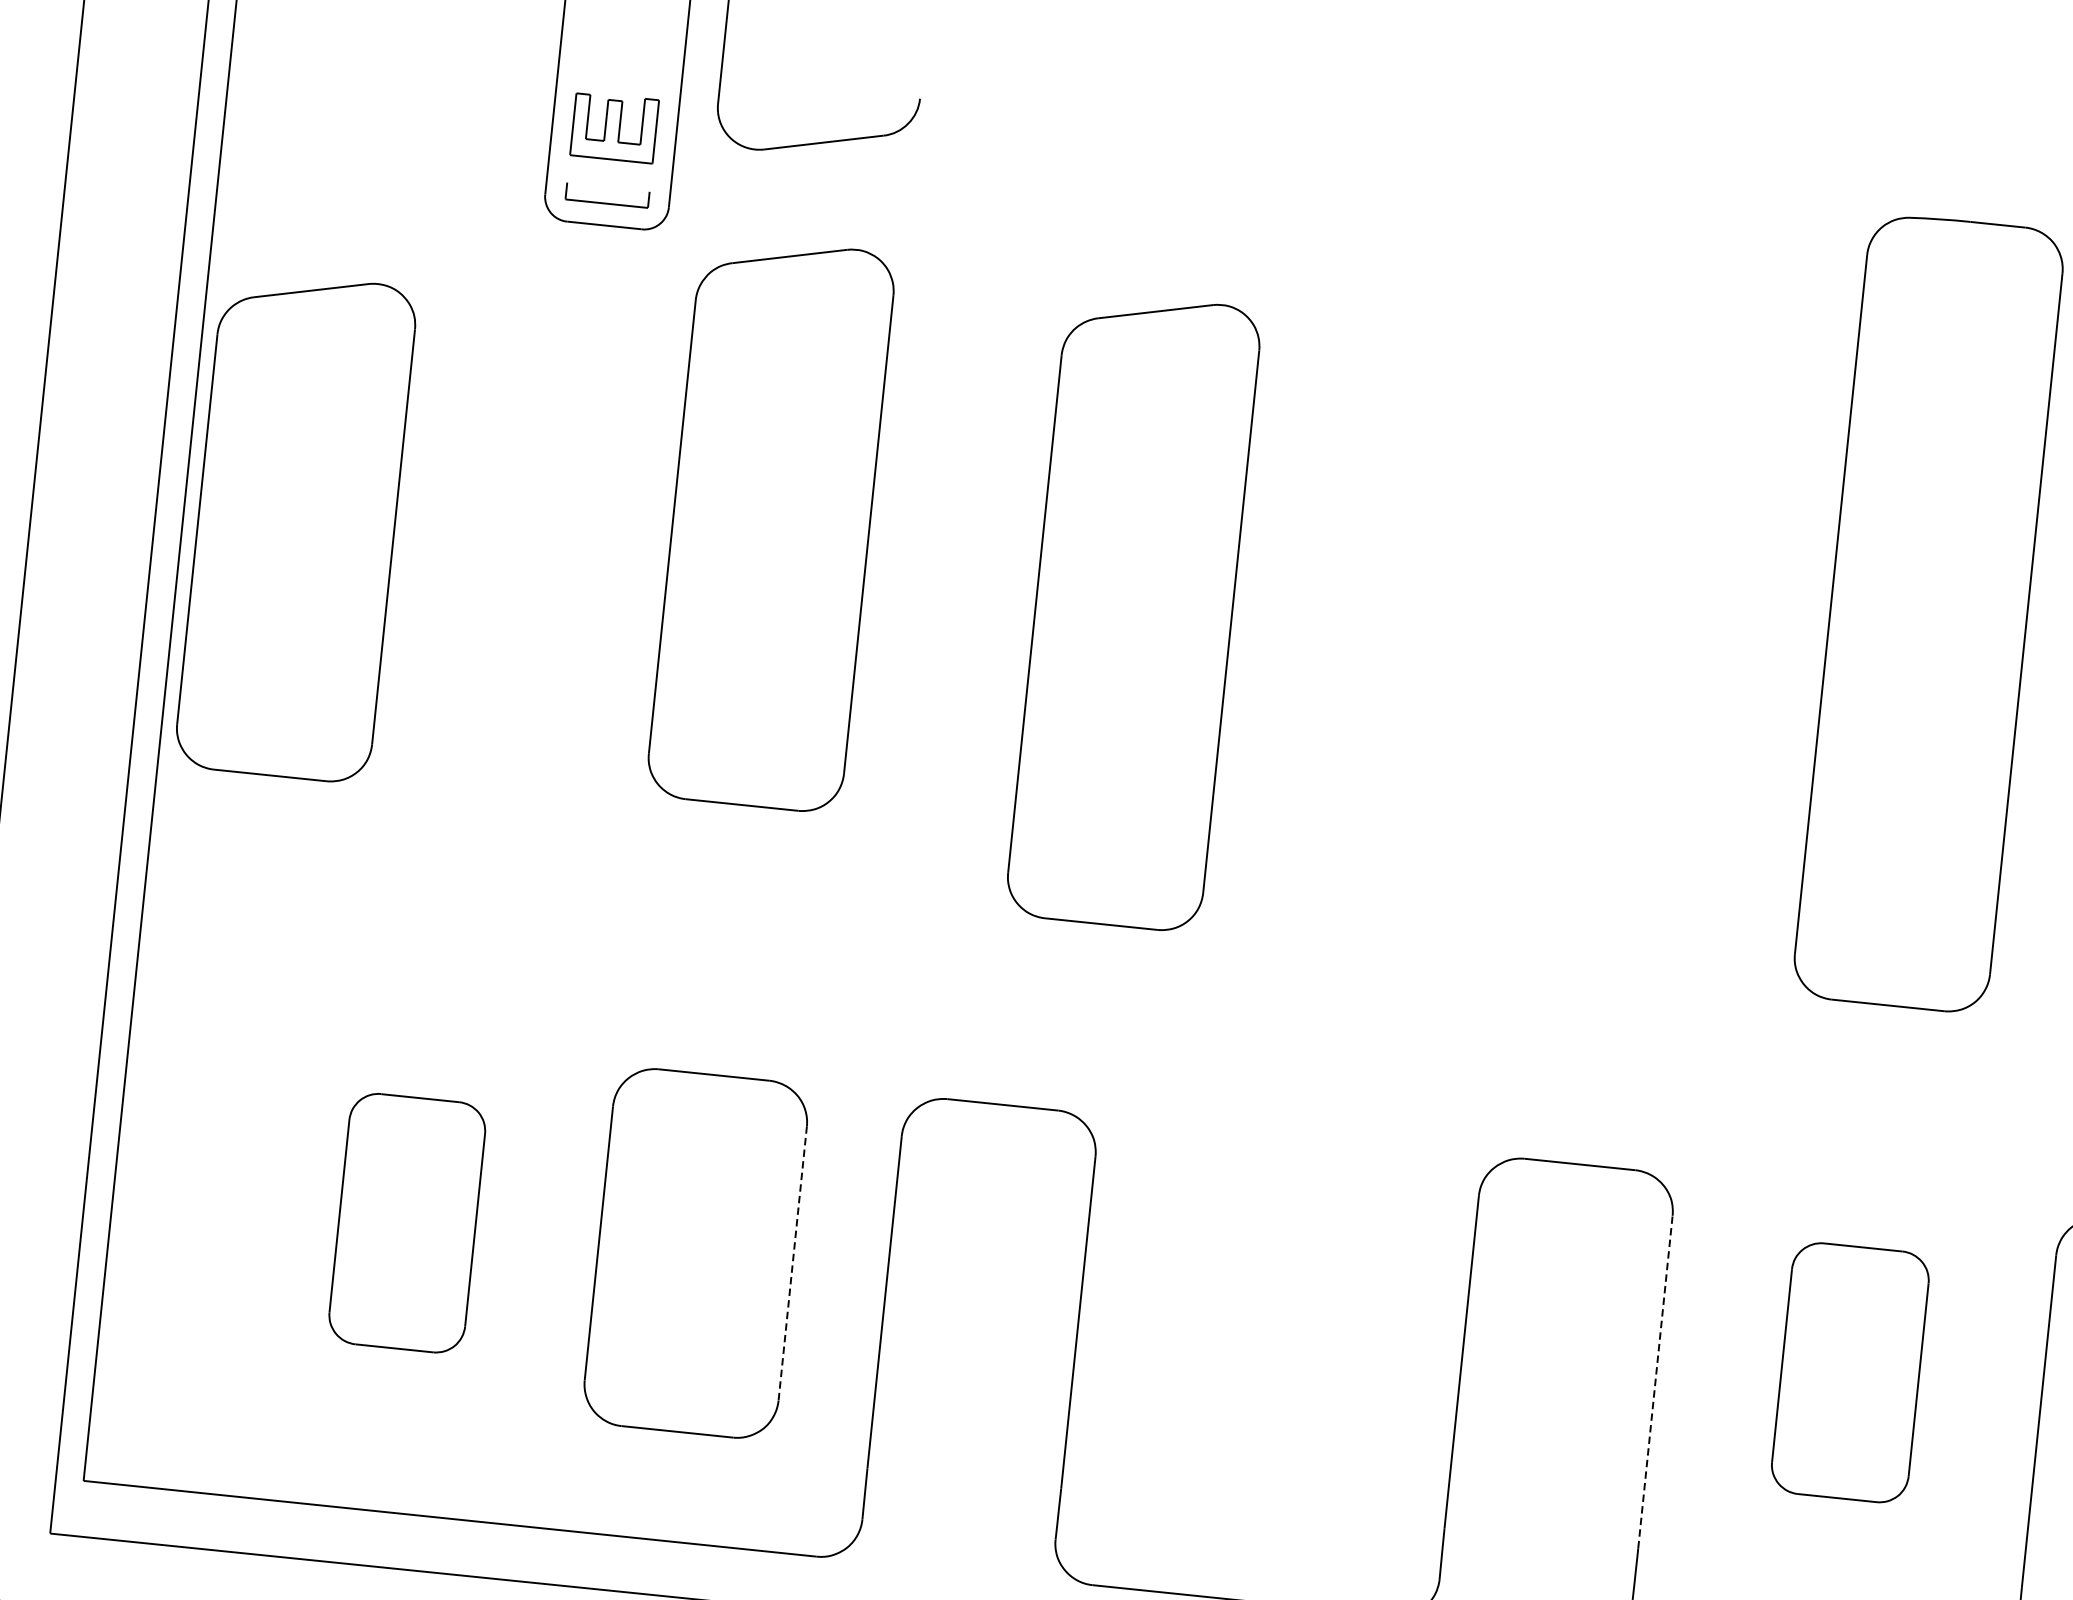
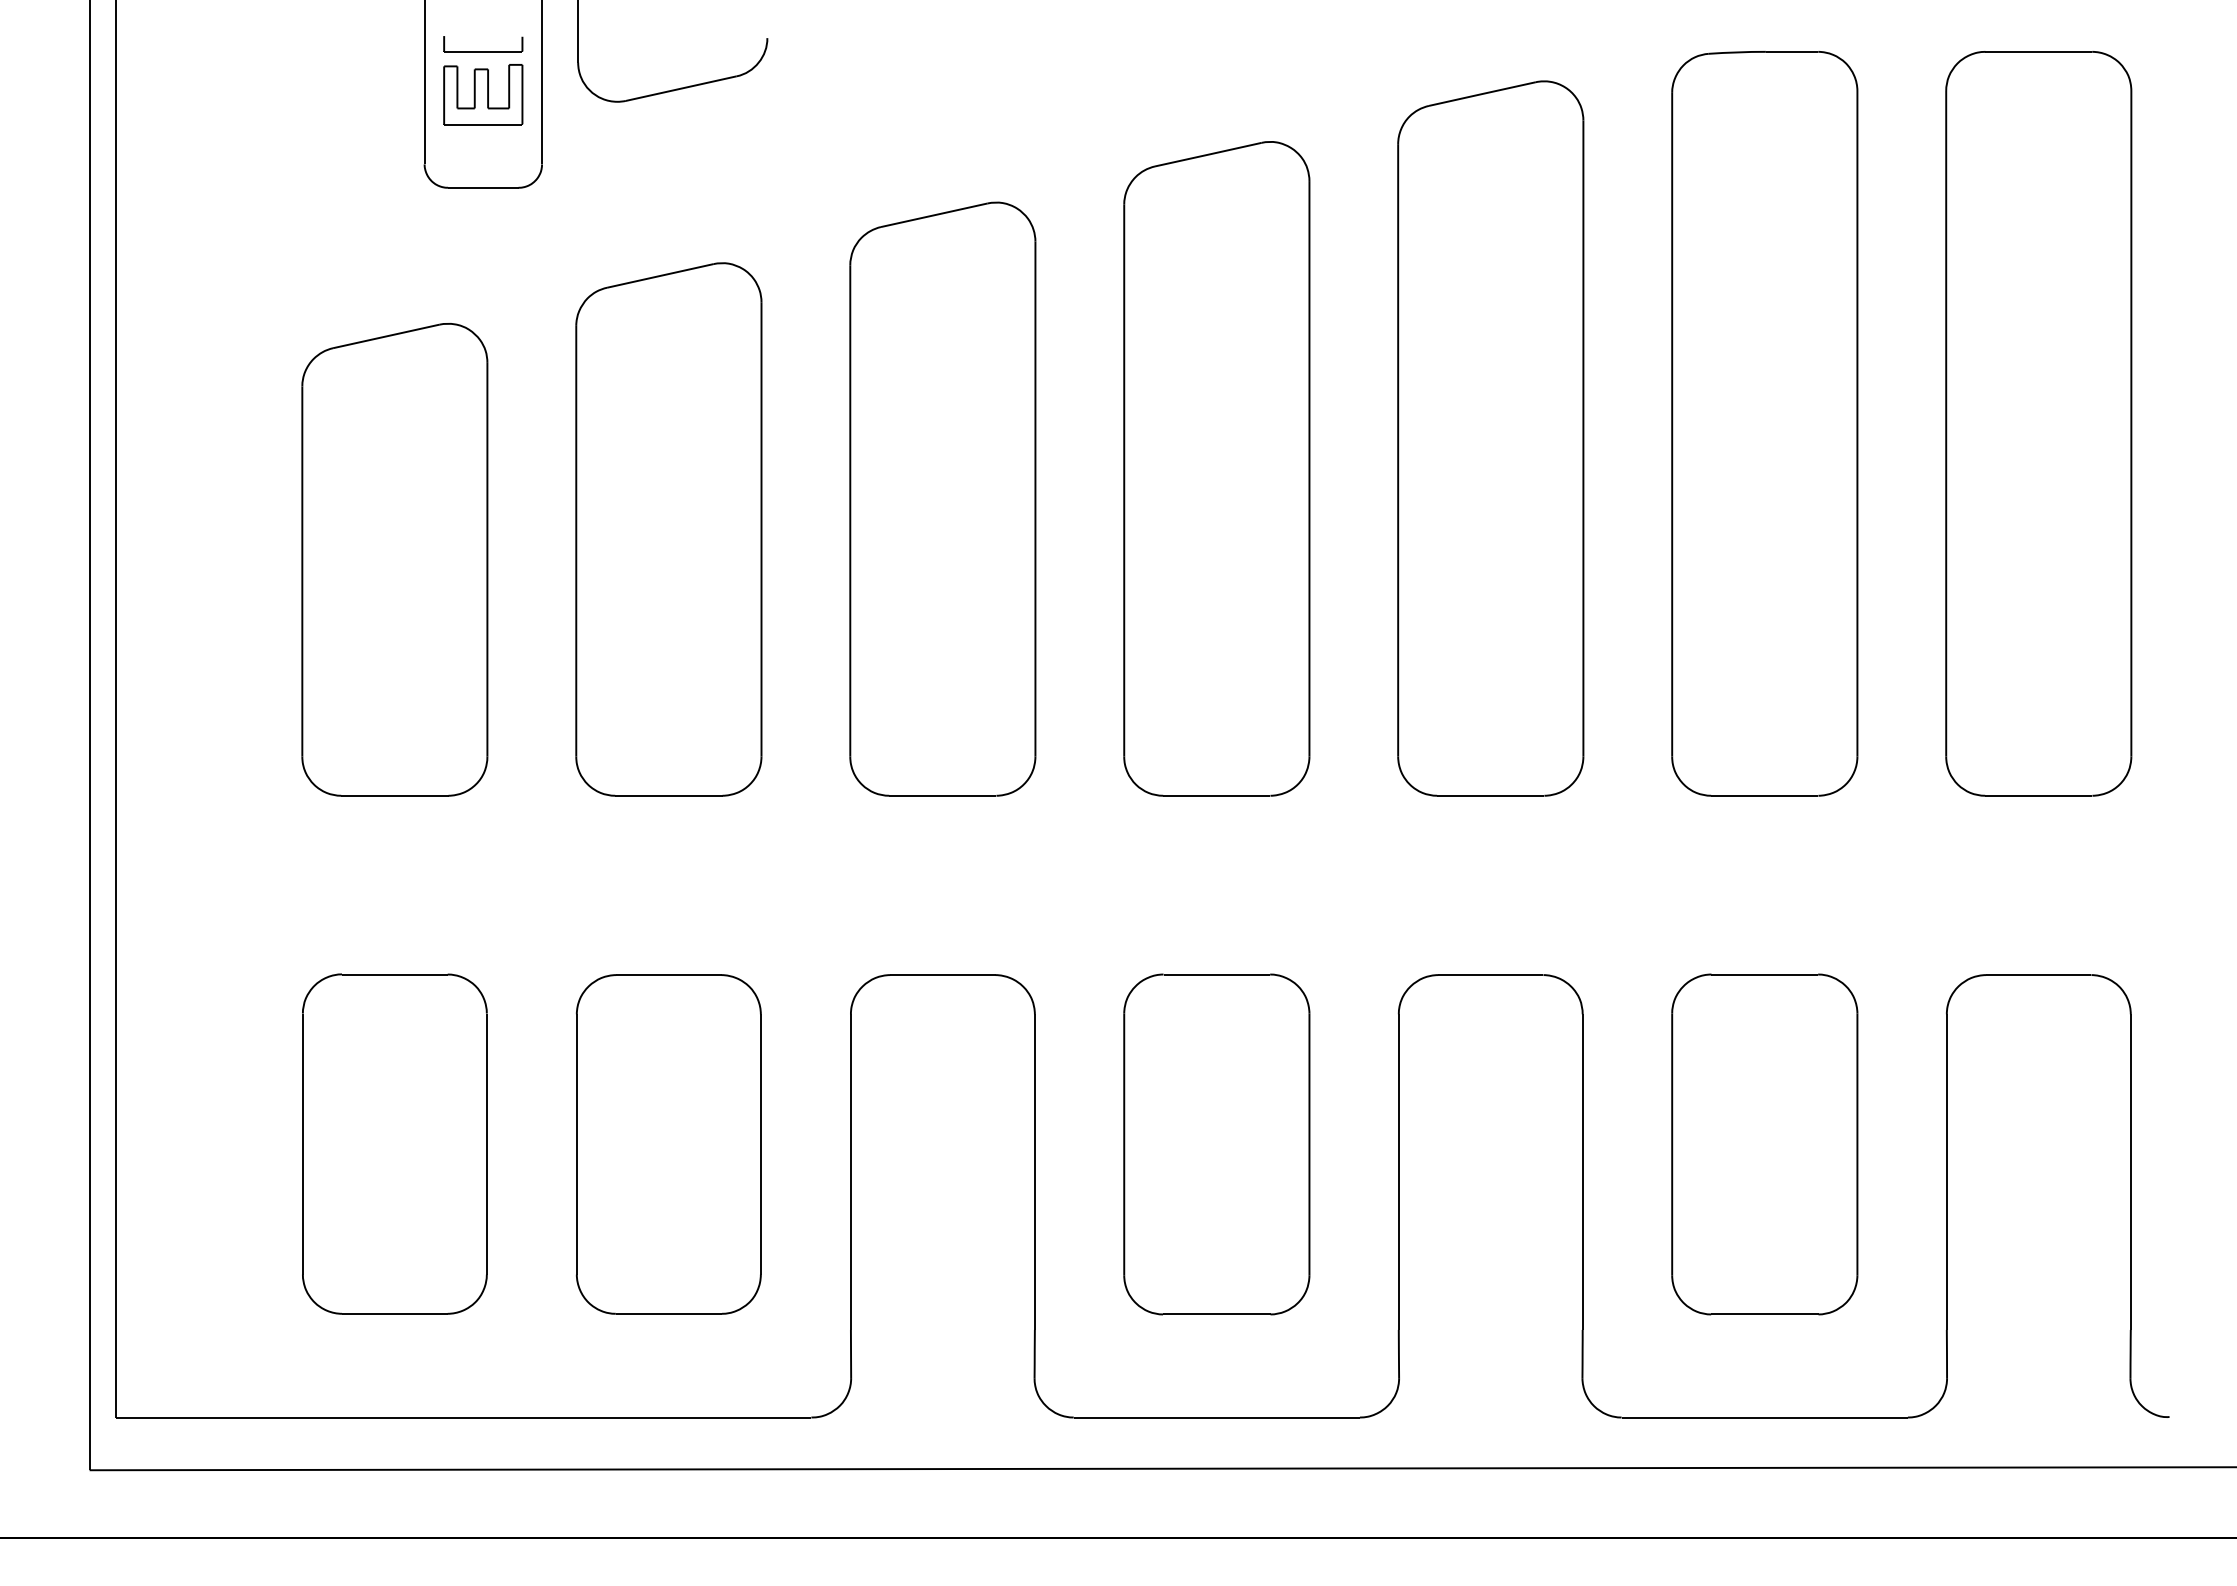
part: (607, 203) -> (483, 51), moved
part: (770, 524) -> (668, 529), moved
part: (295, 526) -> (394, 559), moved
part: (1638, 599) -> (1490, 438), added
part: (1346, 601) -> (1216, 468), added
part: (1133, 610) -> (942, 498), moved
part: (406, 1222) -> (394, 1143), size x1.43
line: (792, 1263) -> (760, 1144), dashed -> solid
part: (1272, 1313) -> (1216, 1144), added
part: (1849, 1372) -> (1764, 1144), size x1.43
line: (1655, 1382) -> (1582, 1172), dashed -> solid

